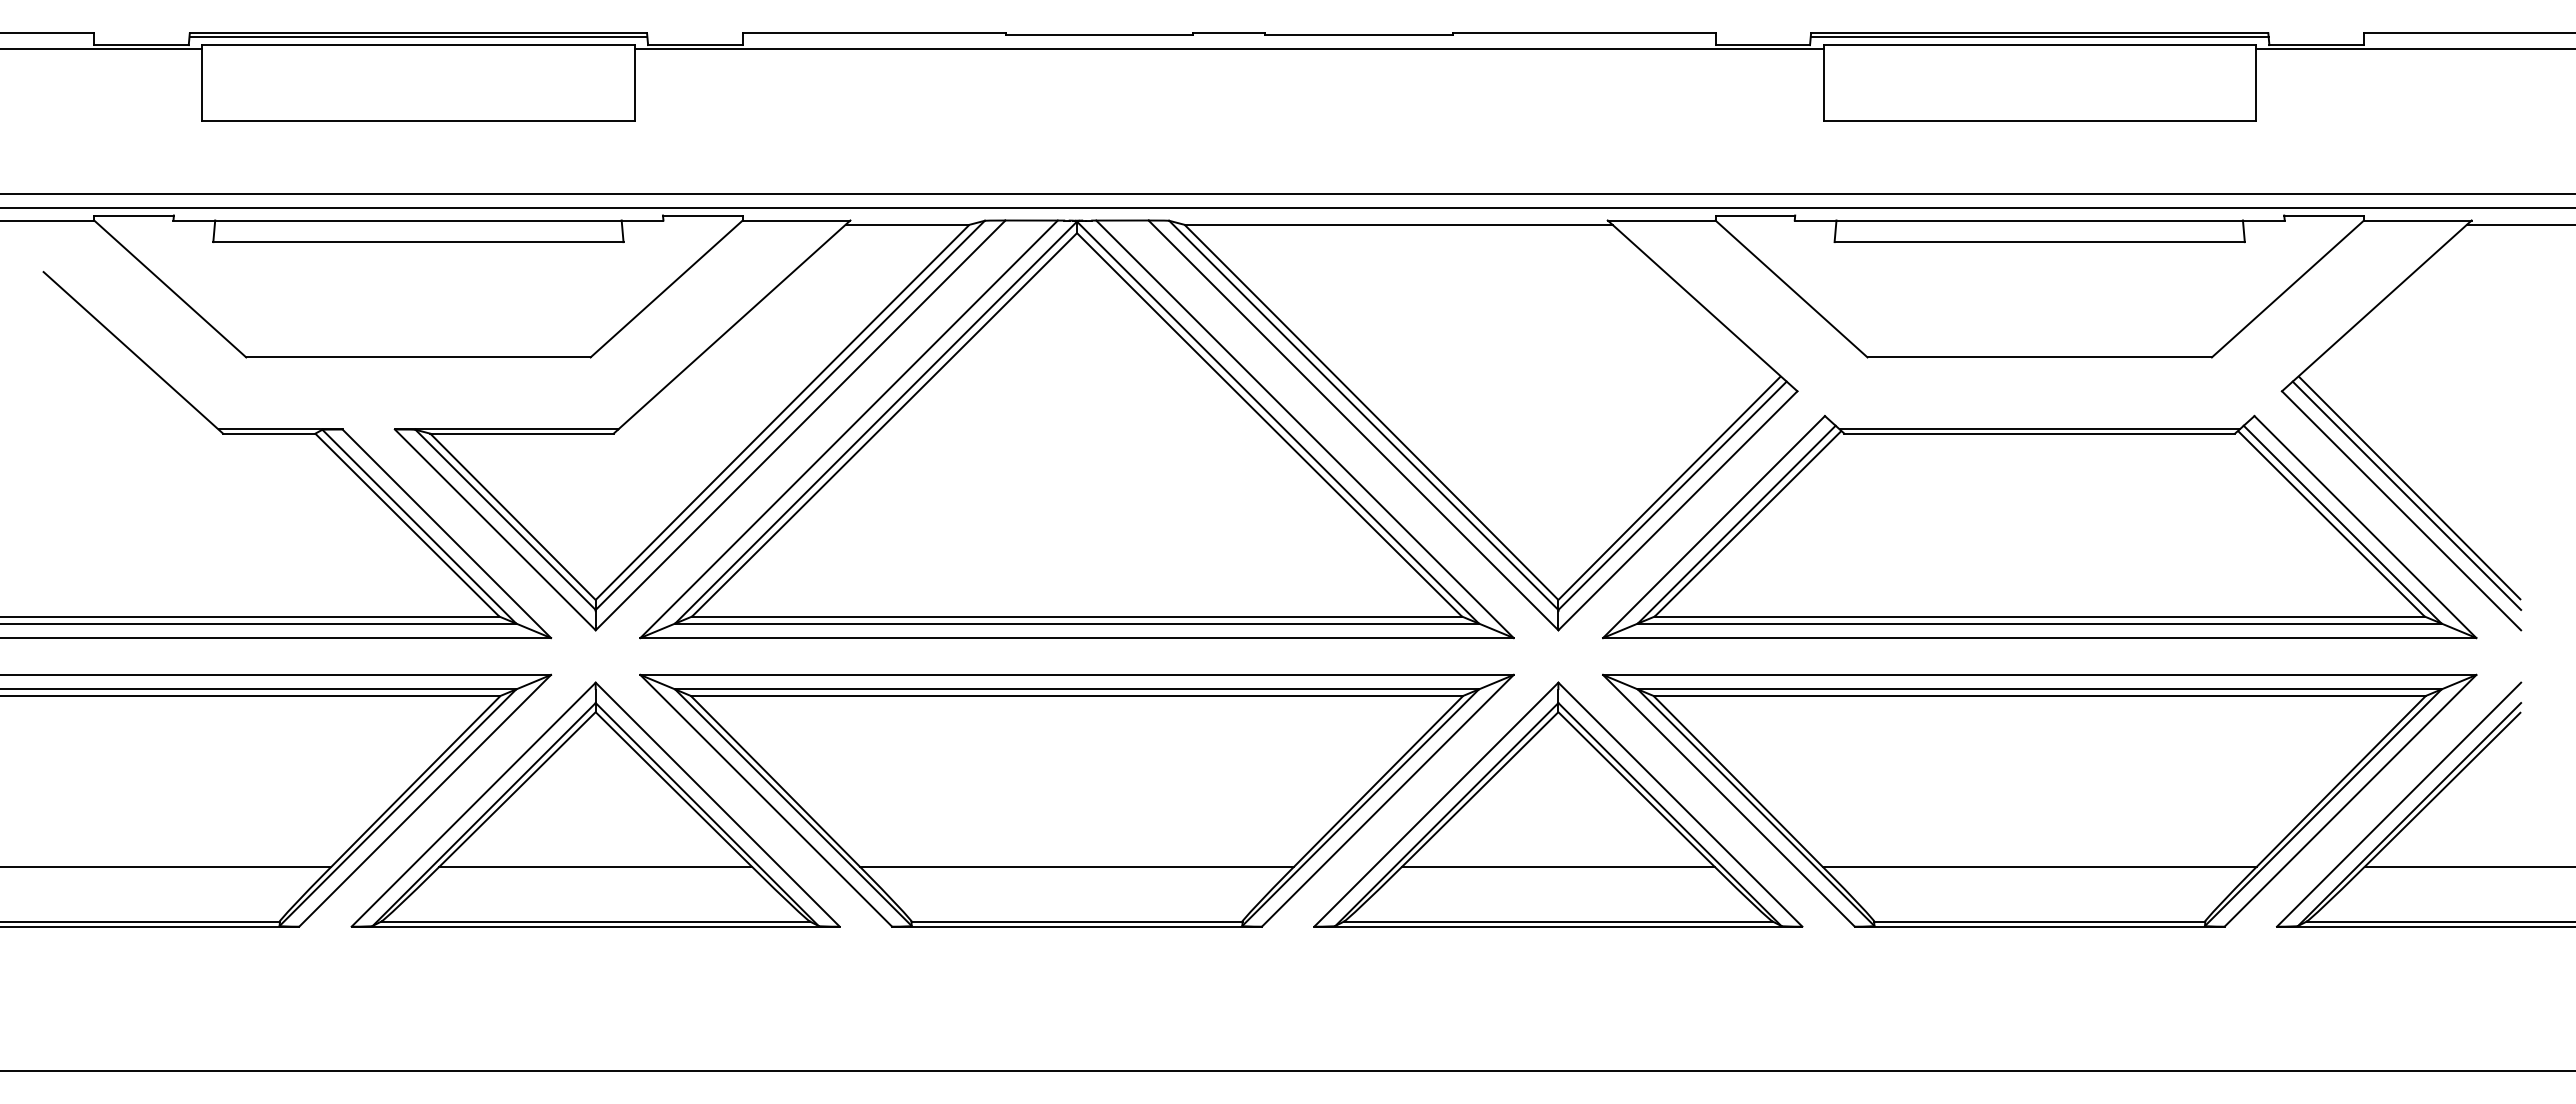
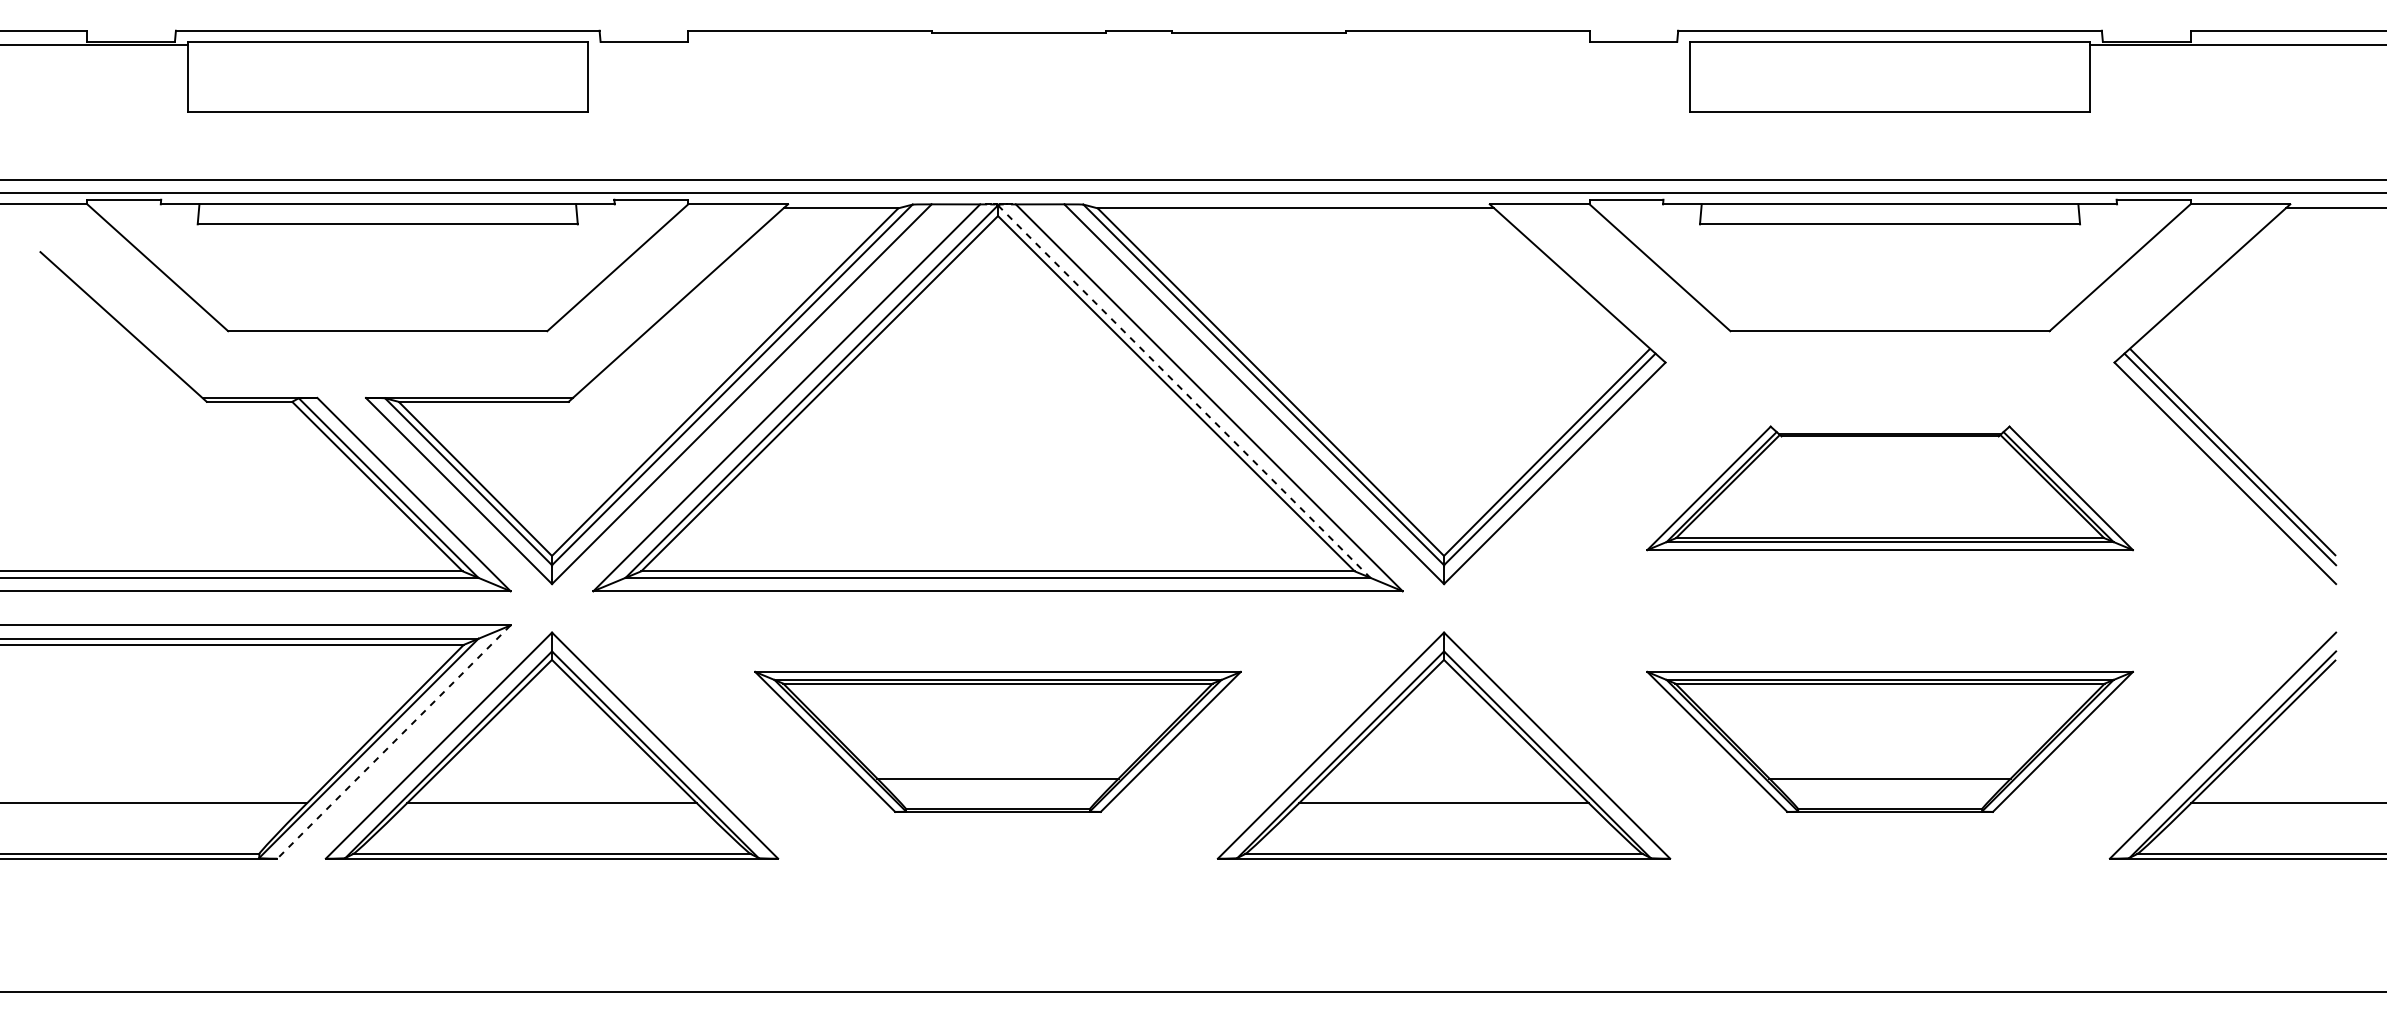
line: (418, 36) -> (387, 33), removed
line: (2039, 36) -> (1889, 33), removed
line: (1228, 48) -> (1138, 44), removed
line: (1278, 422) -> (1184, 391), solid -> dashed
part: (2039, 526) -> (1889, 487), size x0.6
line: (425, 800) -> (394, 741), solid -> dashed
part: (1076, 800) -> (997, 741), size x0.6
part: (2039, 800) -> (1889, 741), size x0.6

